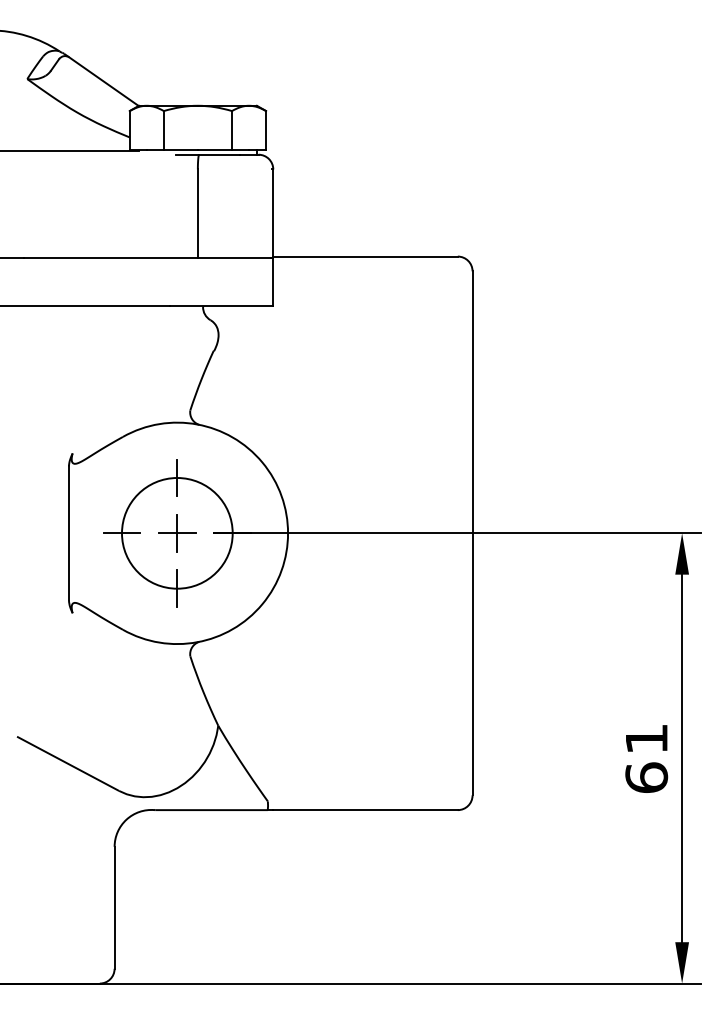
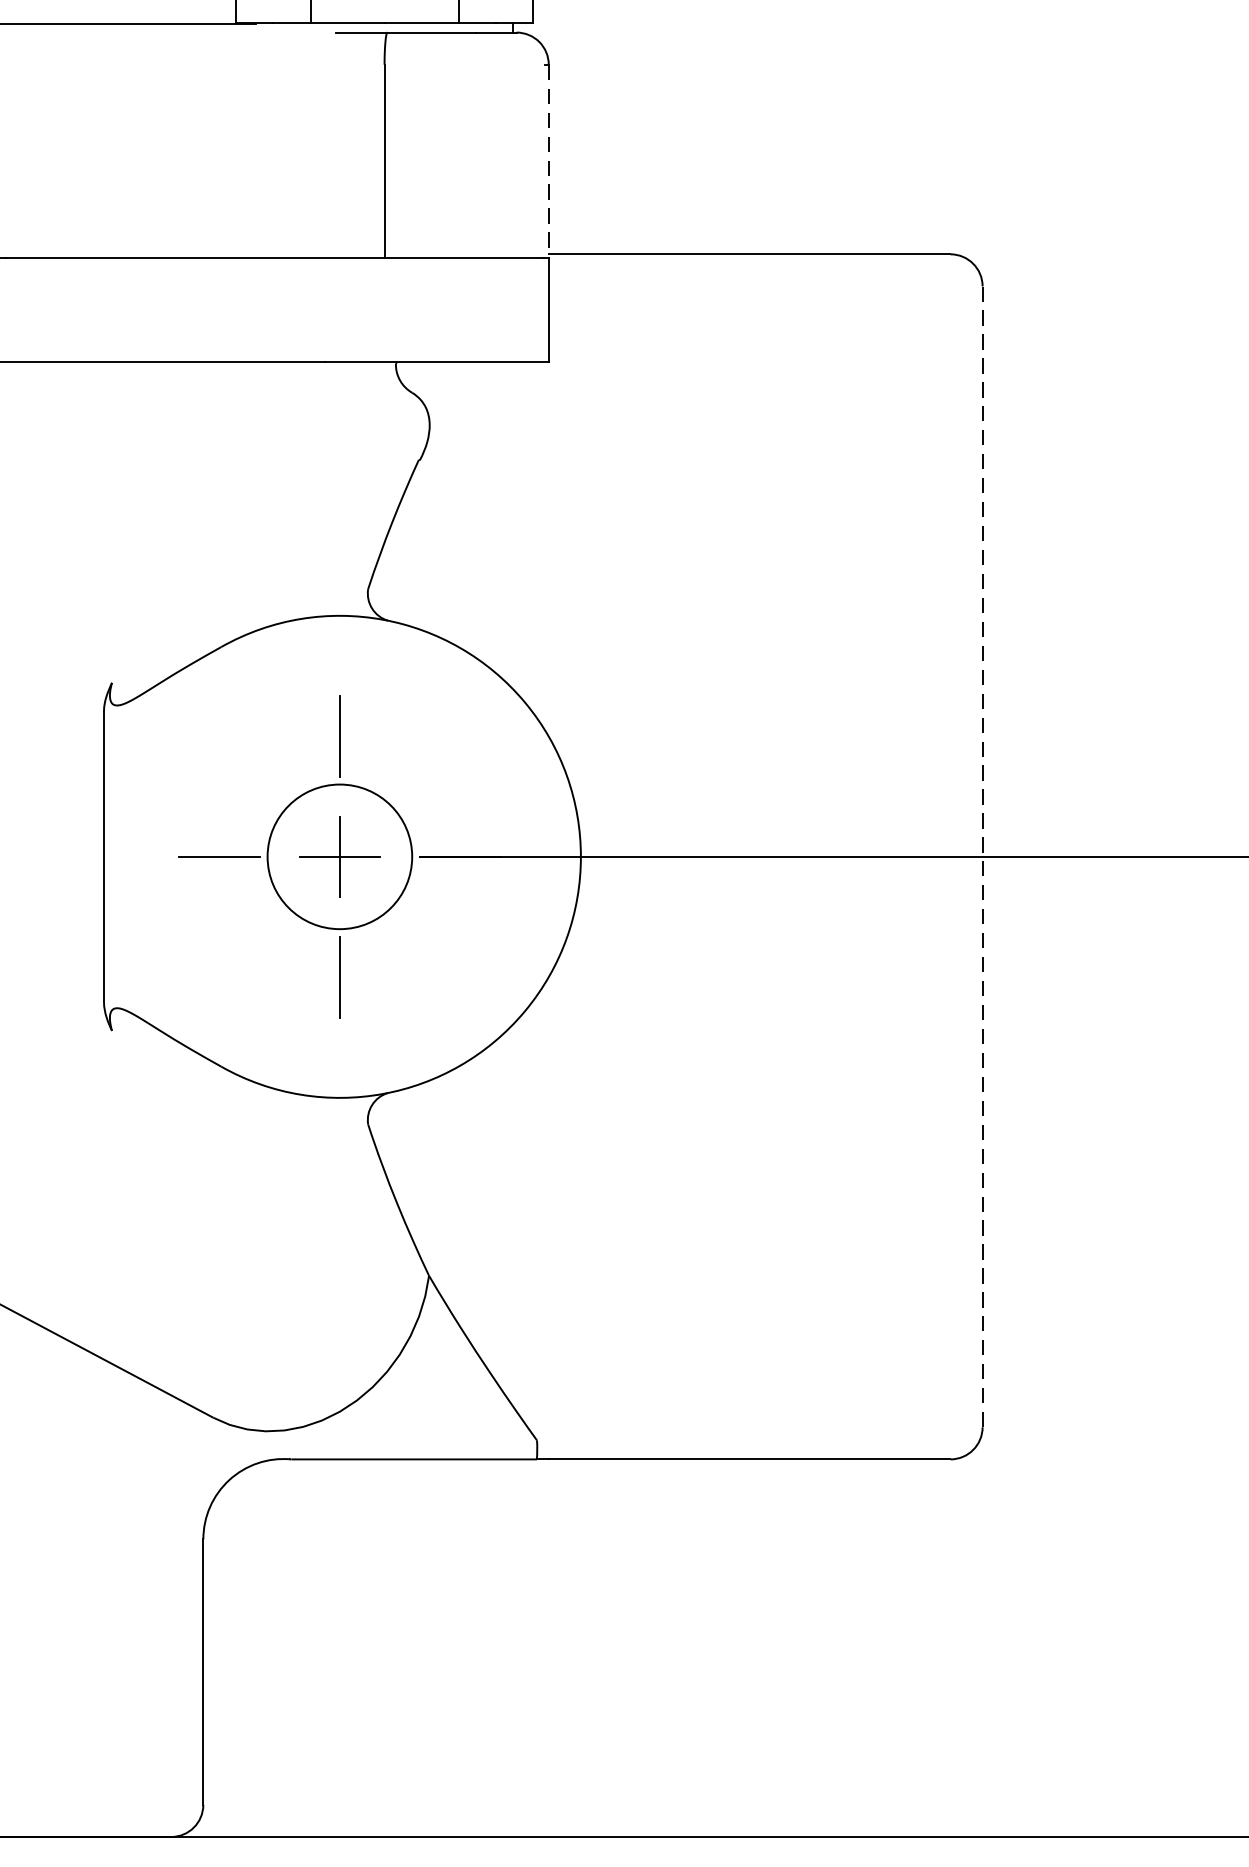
line: (273, 213) -> (549, 160), solid -> dashed
line: (472, 532) -> (982, 854), solid -> dashed
circle: (177, 533) -> (340, 857), size x0.6

